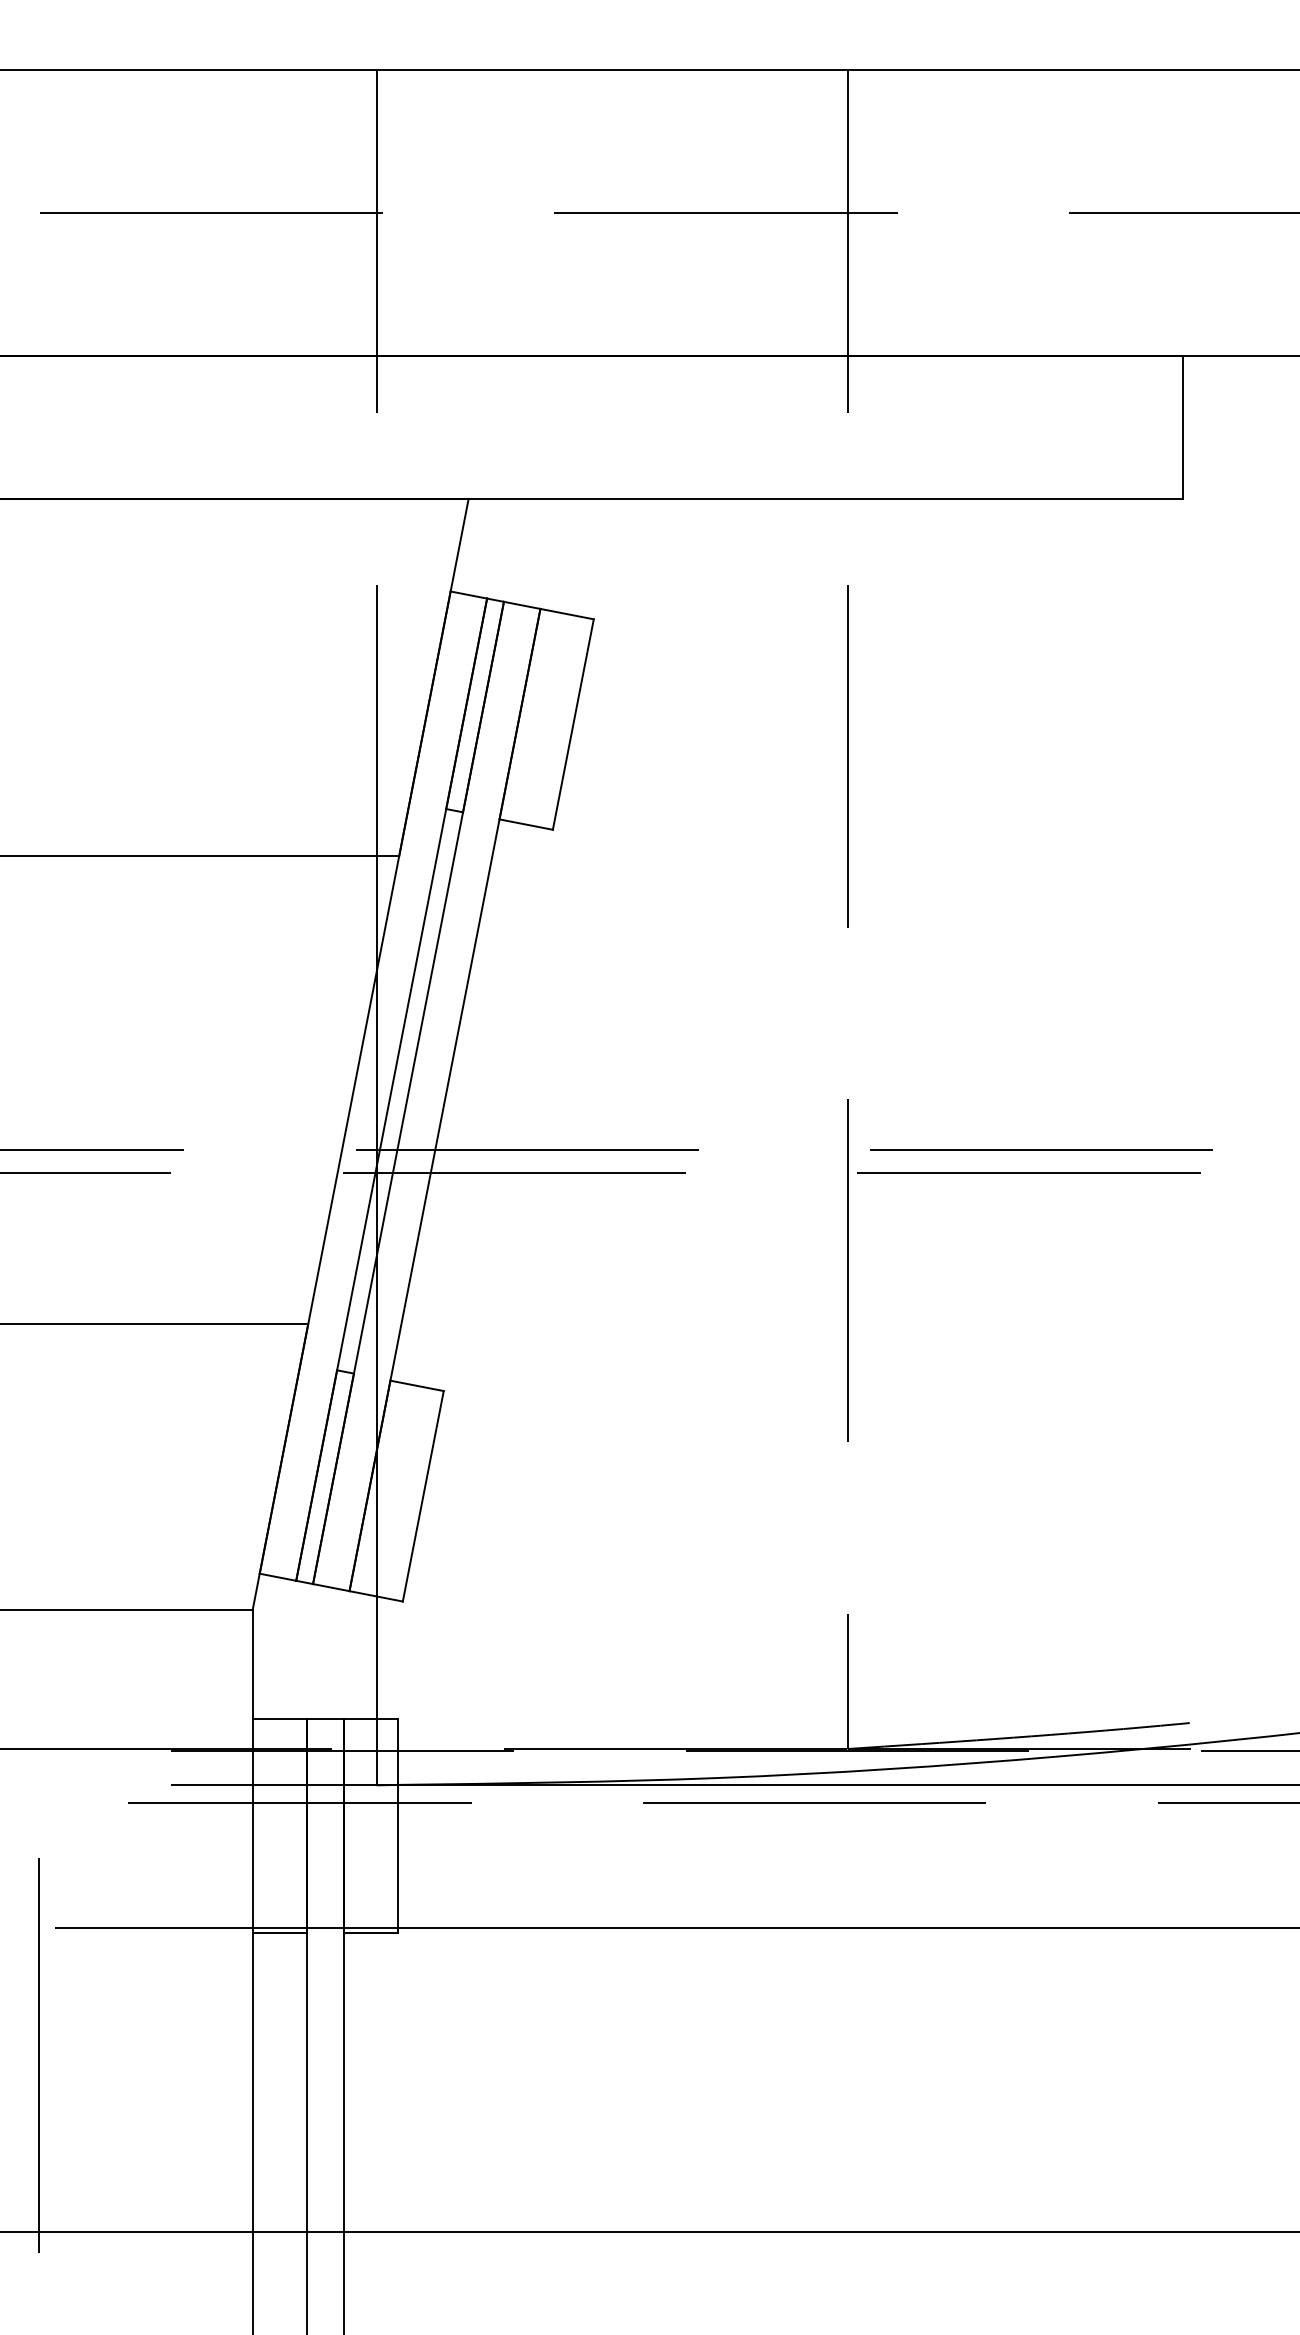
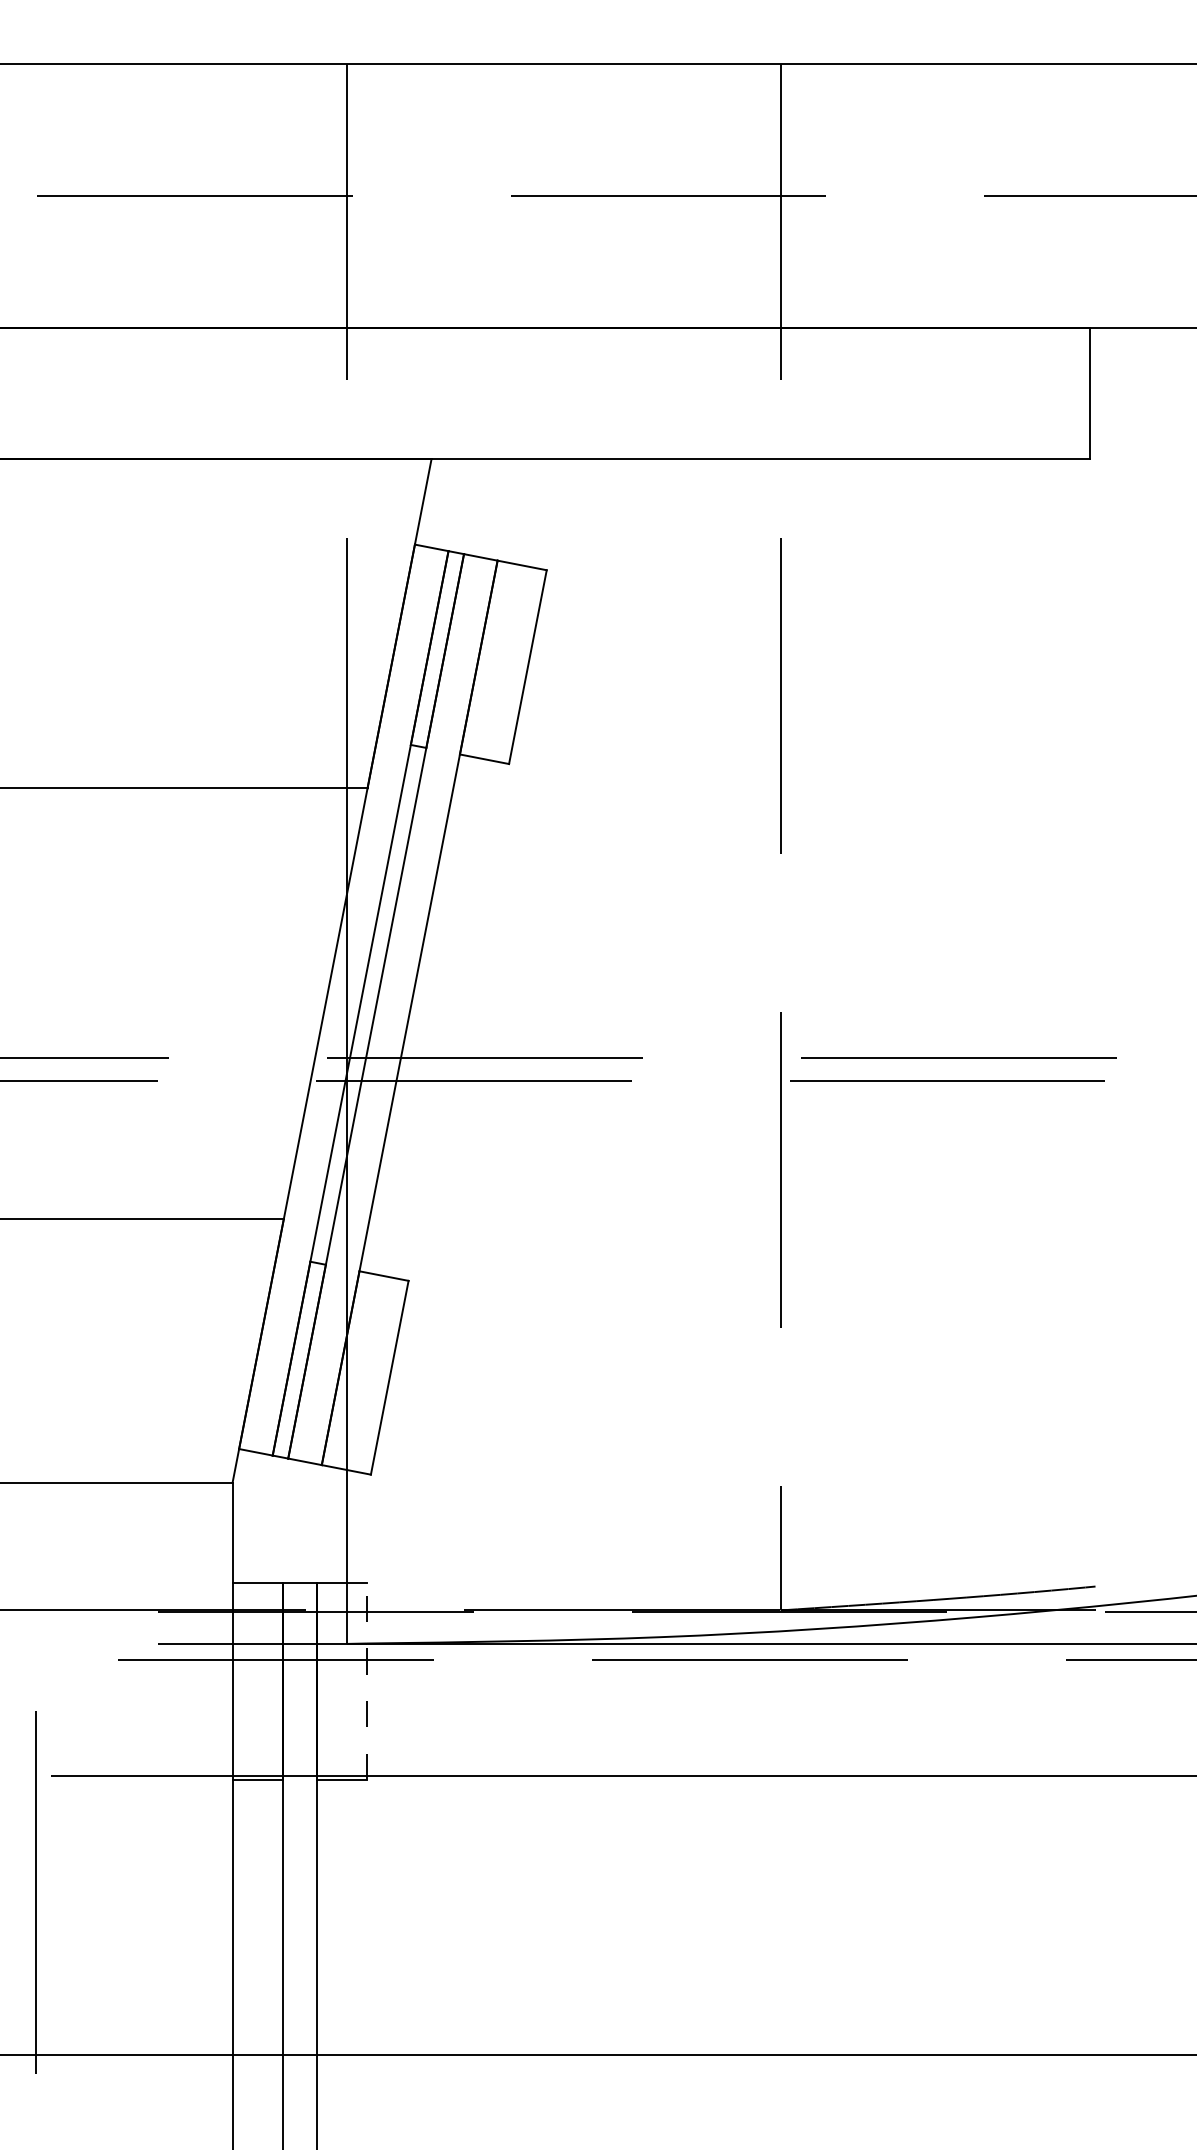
line: (398, 1825) -> (366, 1680), solid -> dashed

